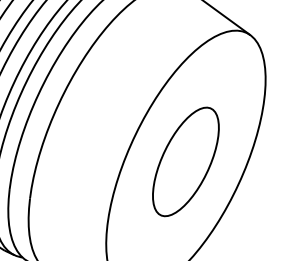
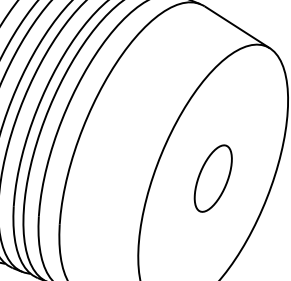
part: (186, 161) -> (213, 178), size x0.6

